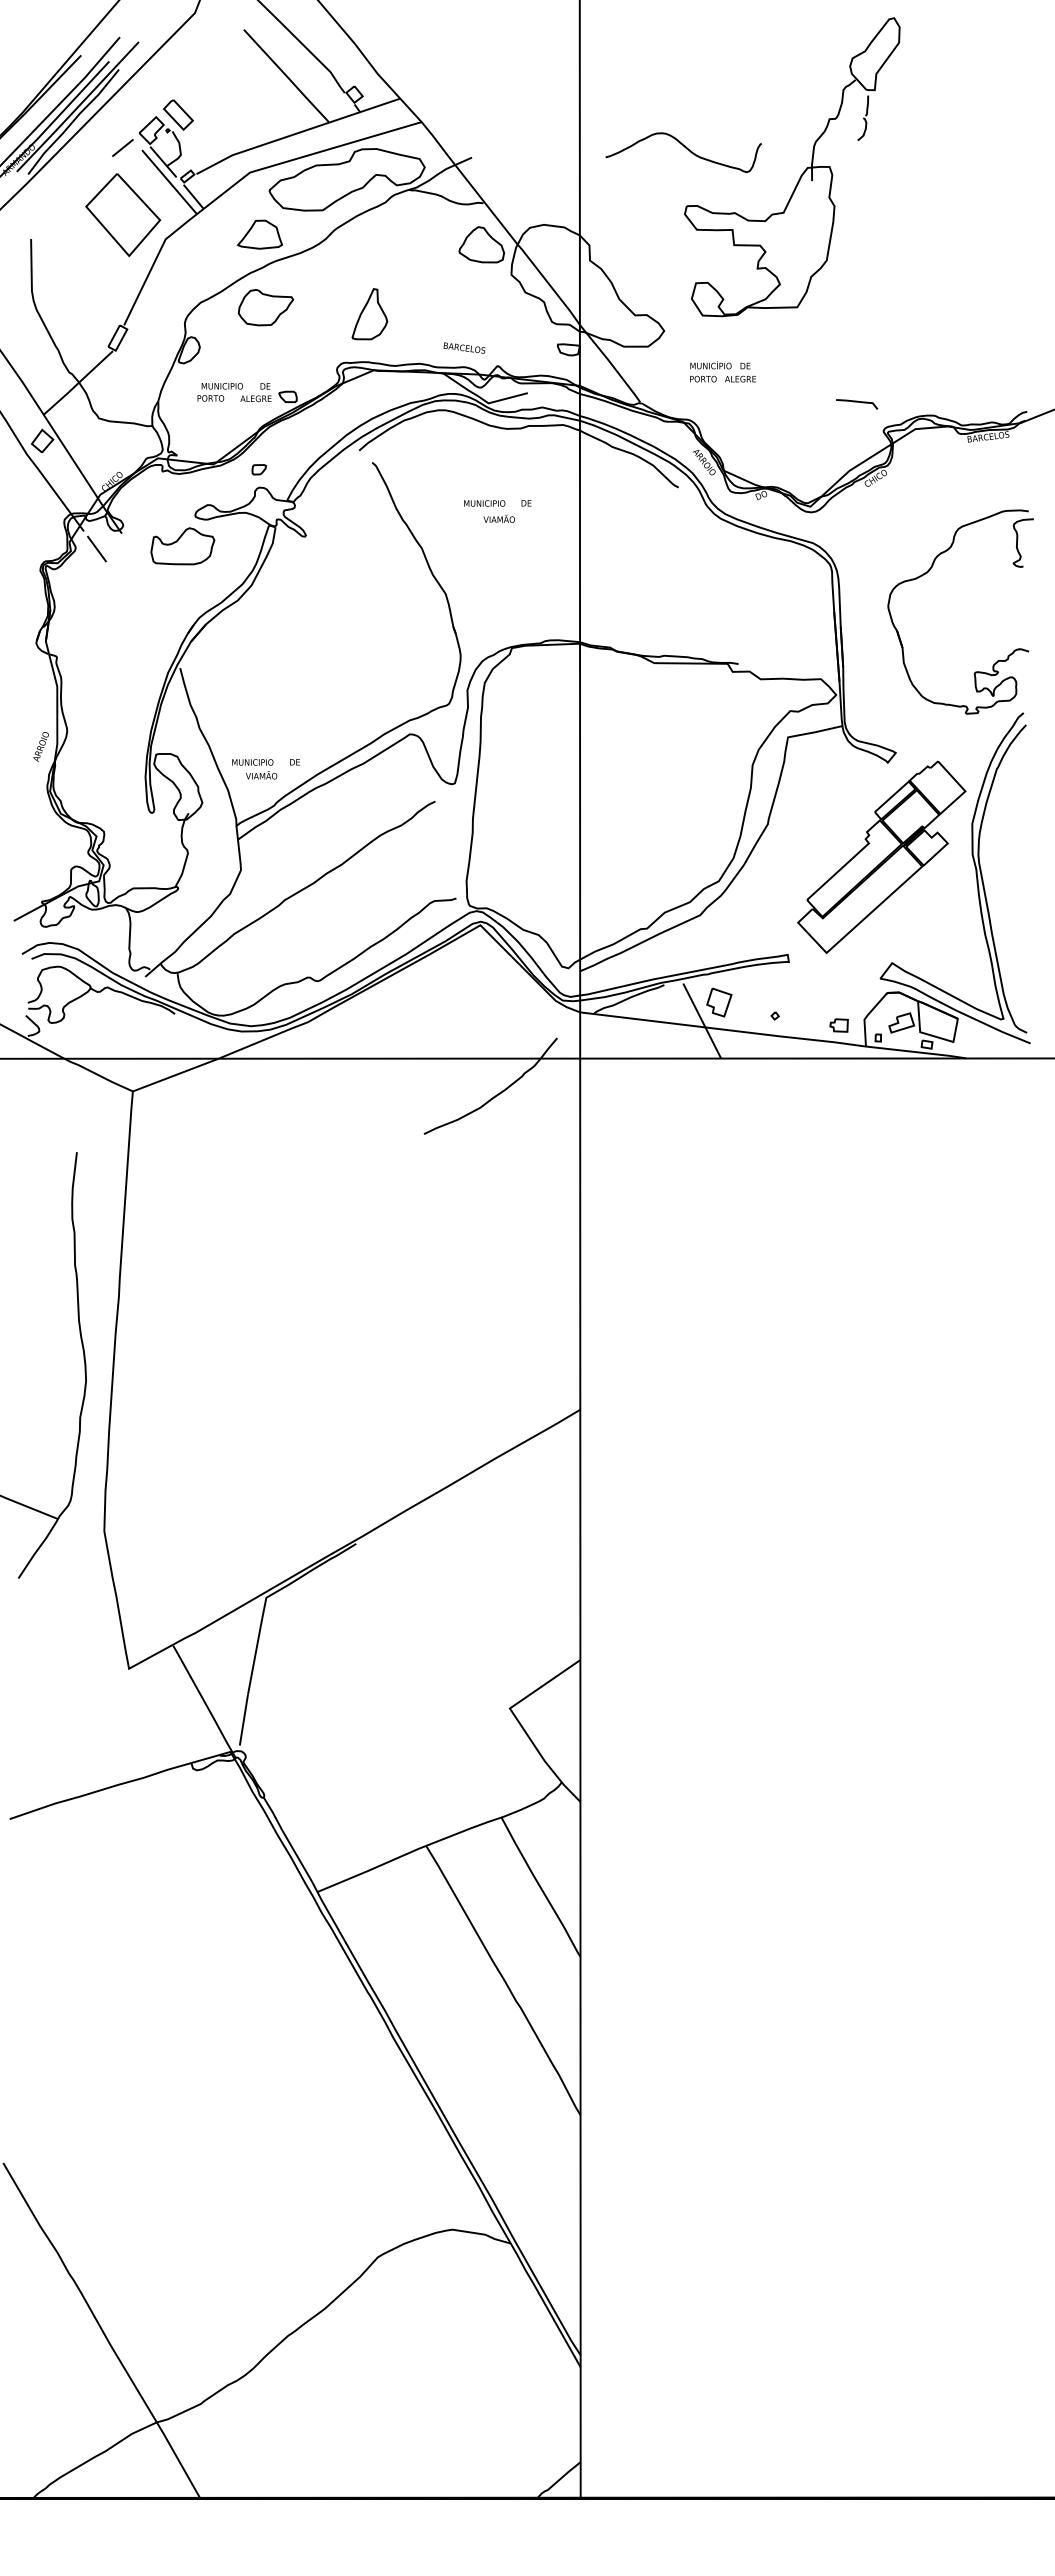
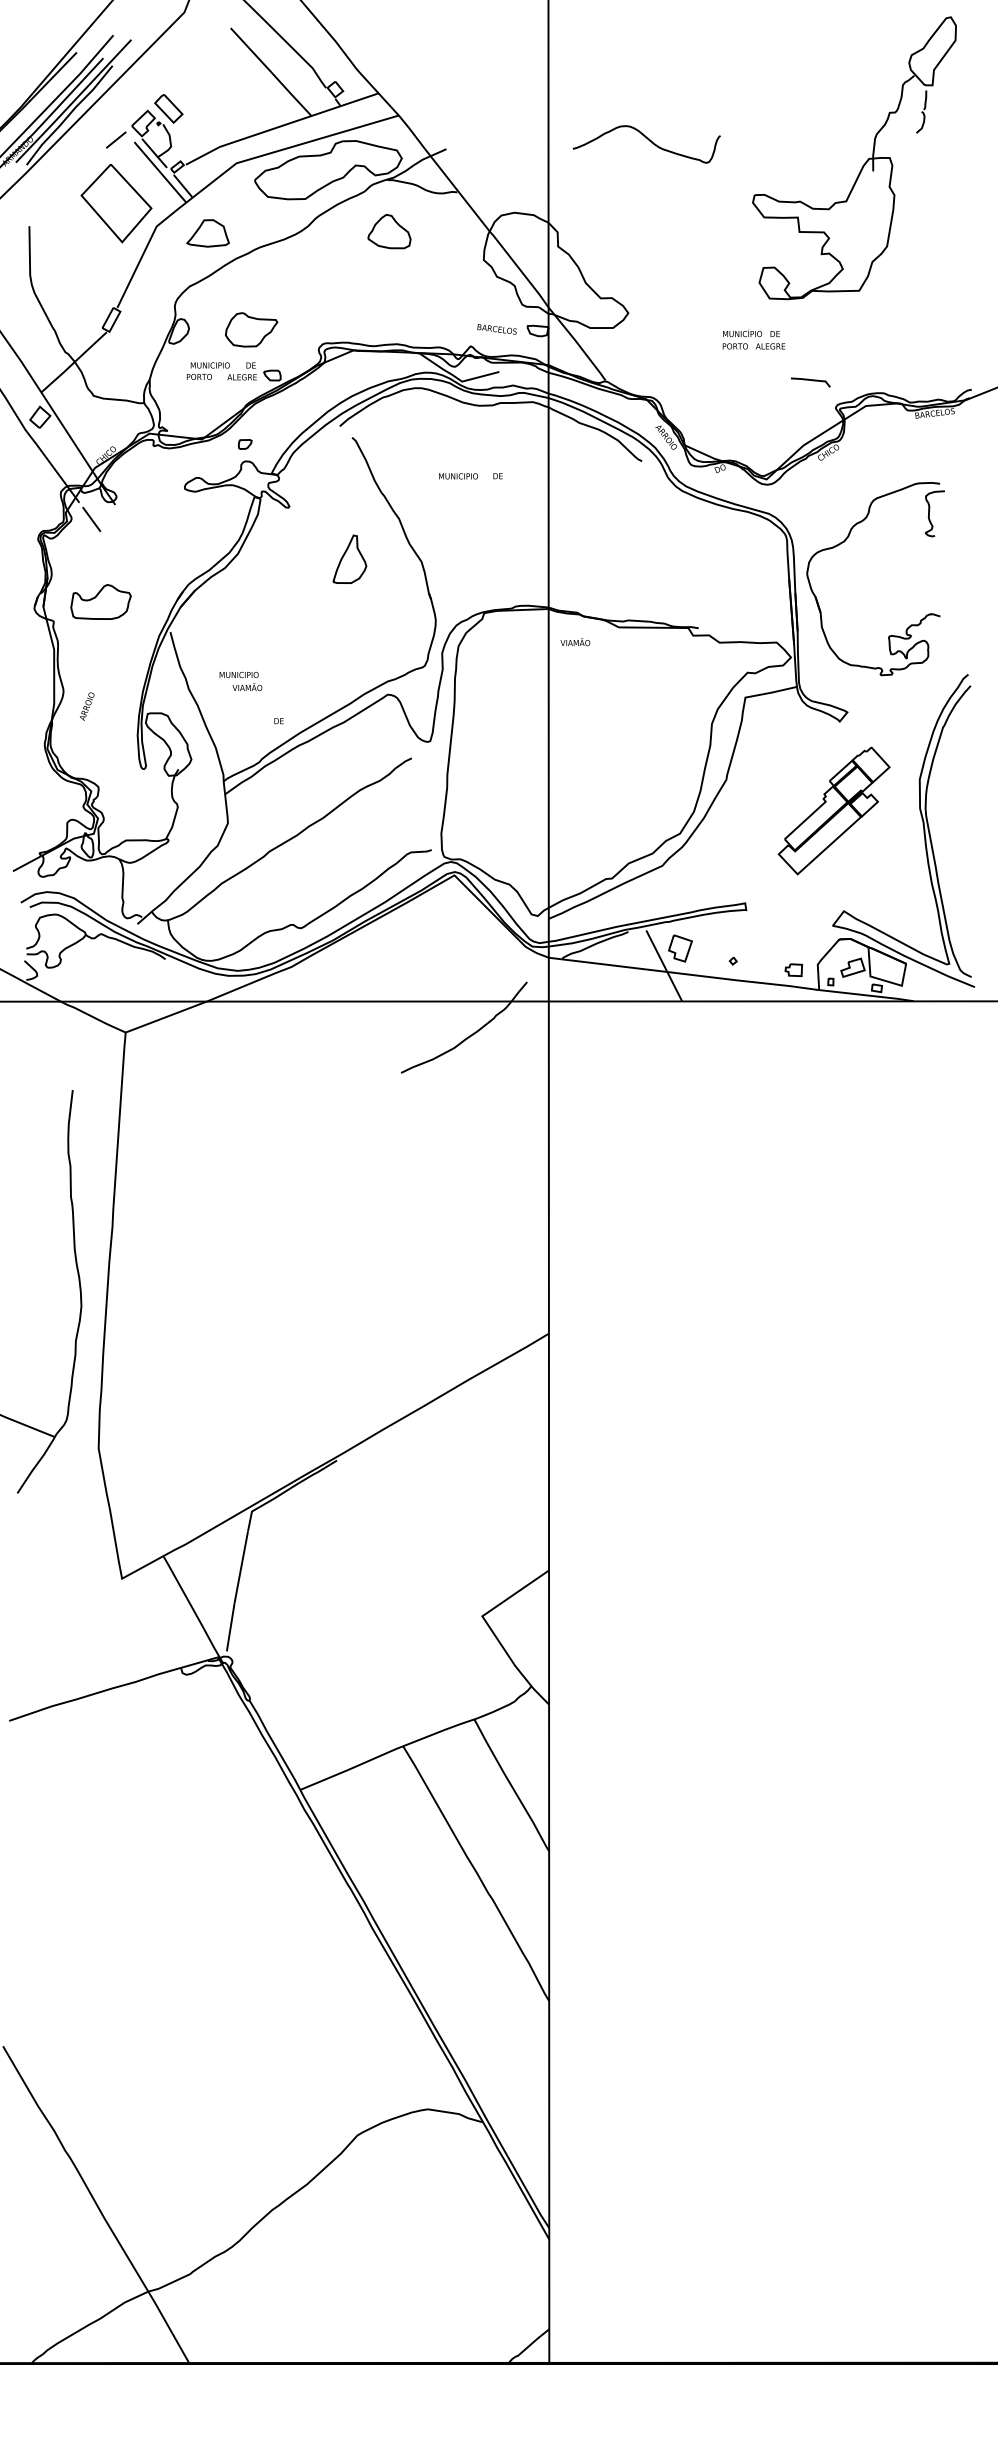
part: (802, 172) -> (864, 163), moved
part: (259, 234) -> (207, 233), moved
part: (481, 244) -> (389, 231), moved
part: (265, 307) -> (251, 329), moved
part: (369, 314) -> (349, 559), moved
text: (464, 347) -> (497, 328), moved
text: (722, 371) -> (753, 339), moved
text: (498, 518) -> (574, 641), moved
part: (182, 546) -> (100, 602), moved
part: (927, 573) -> (844, 542), moved
text: (40, 747) -> (86, 707), moved
text: (254, 769) -> (240, 681), moved
part: (881, 856) -> (833, 810), size x0.7

